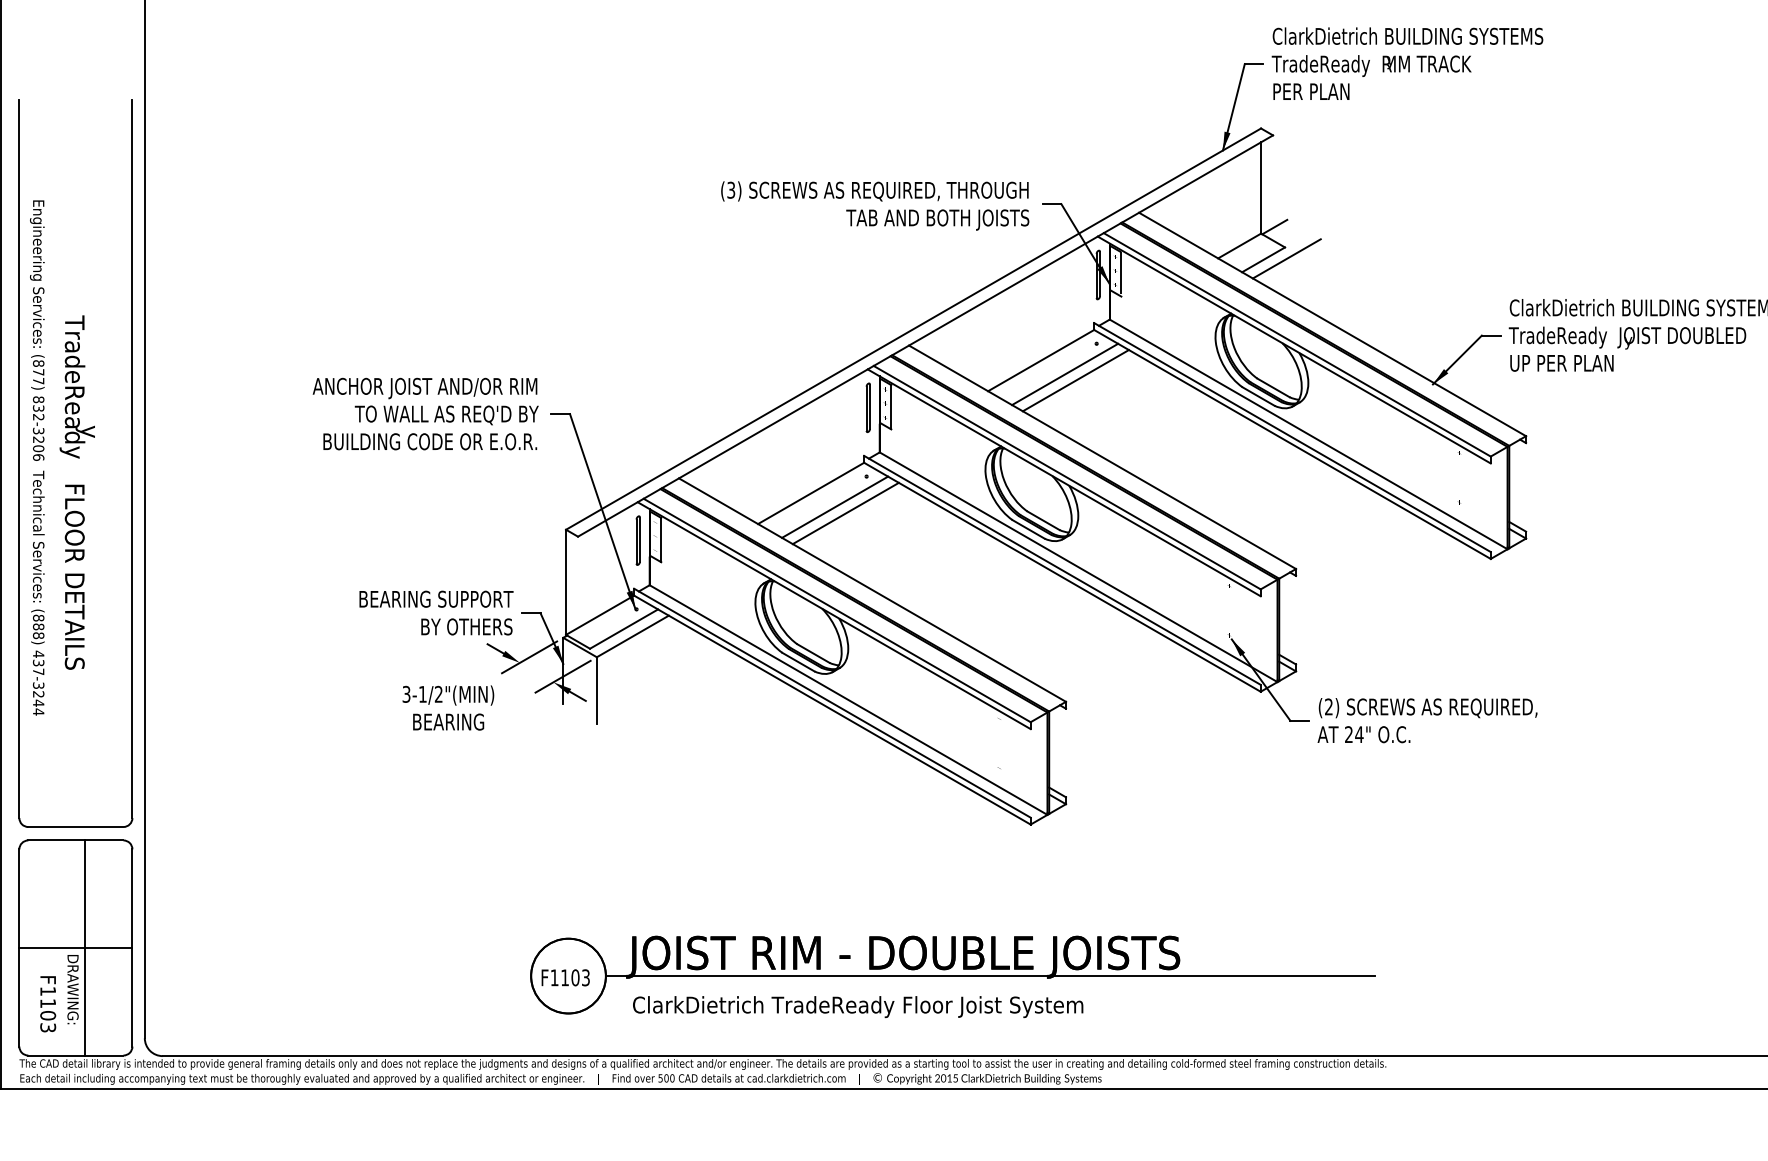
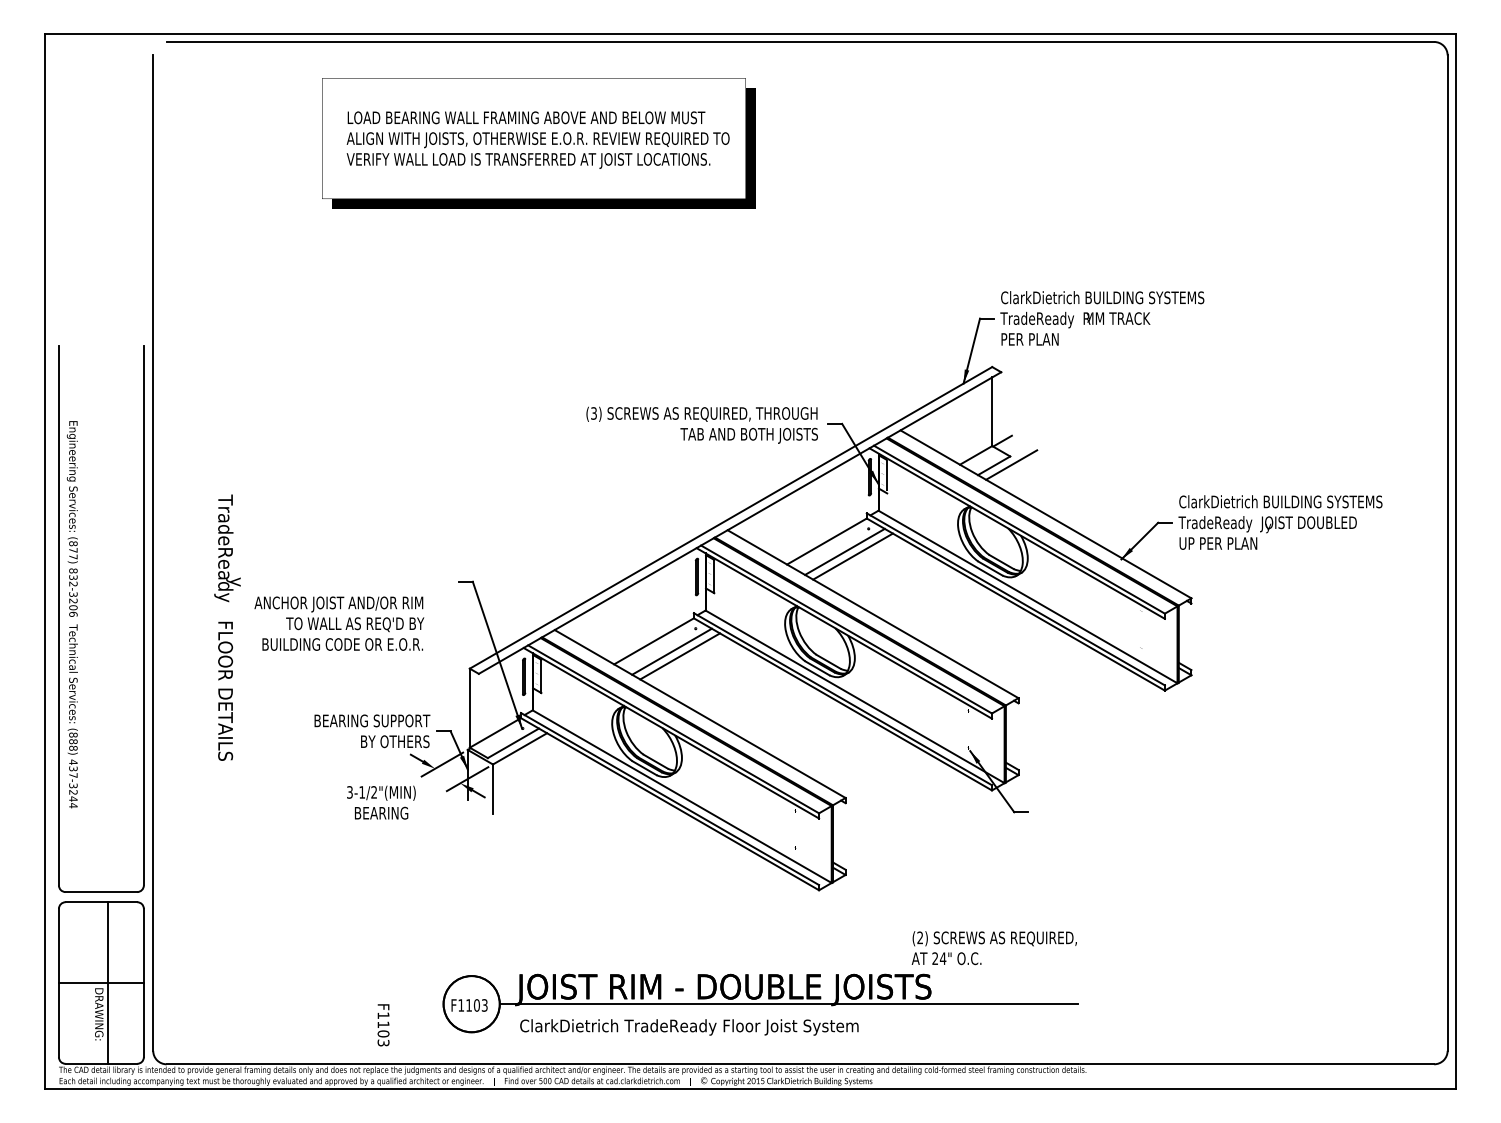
text: (425, 413) -> (339, 623), moved
text: (77, 492) -> (227, 627), moved
text: (1426, 721) -> (993, 948), moved
text: (48, 1004) -> (383, 1025), moved

